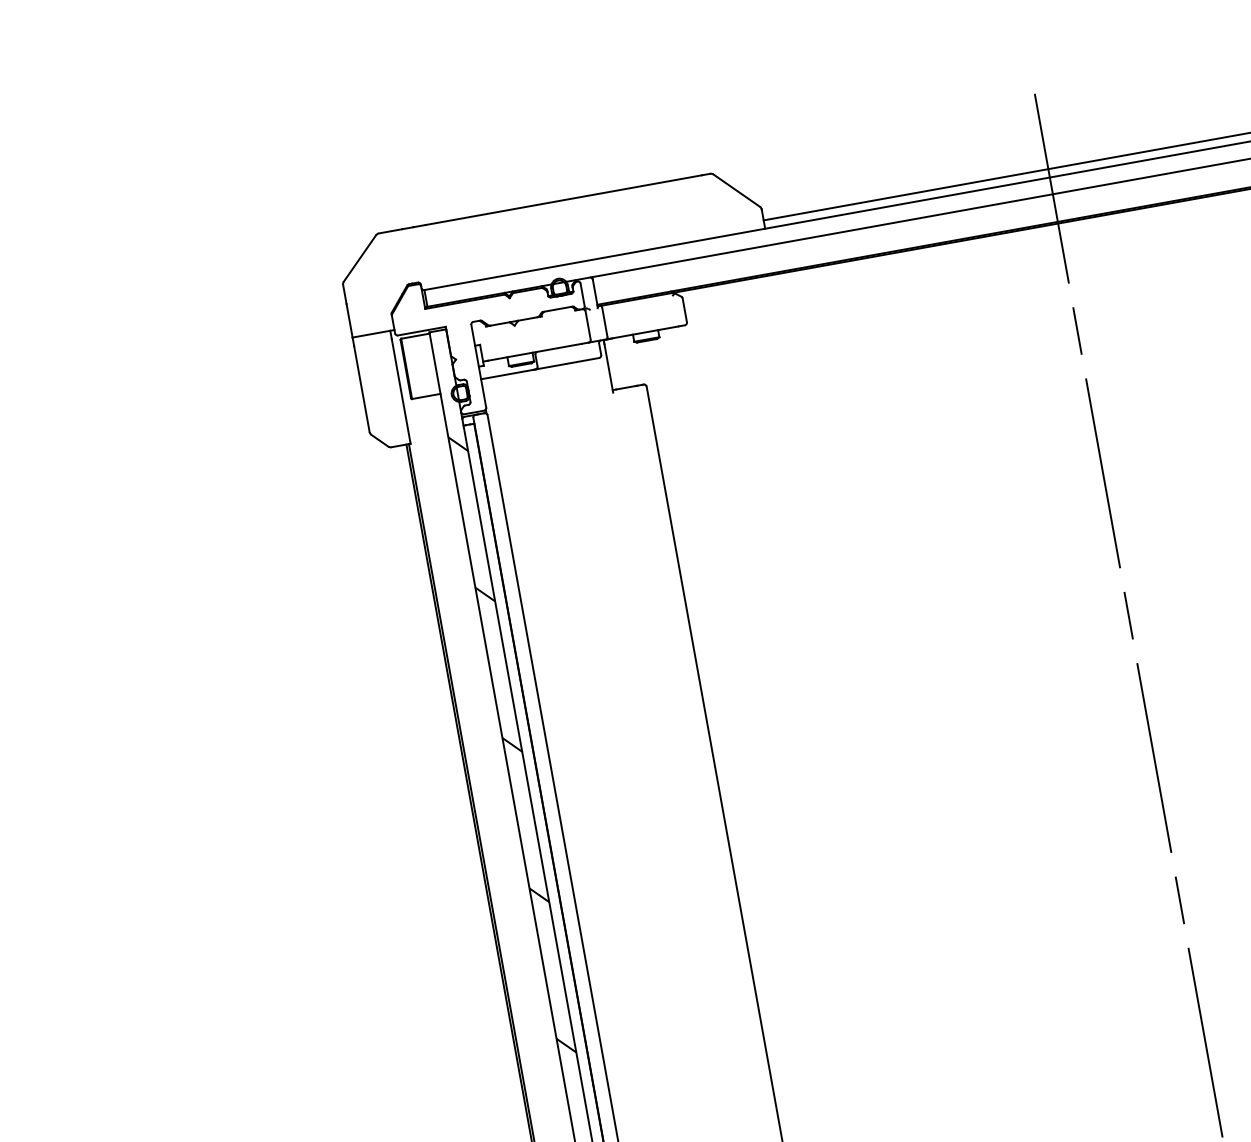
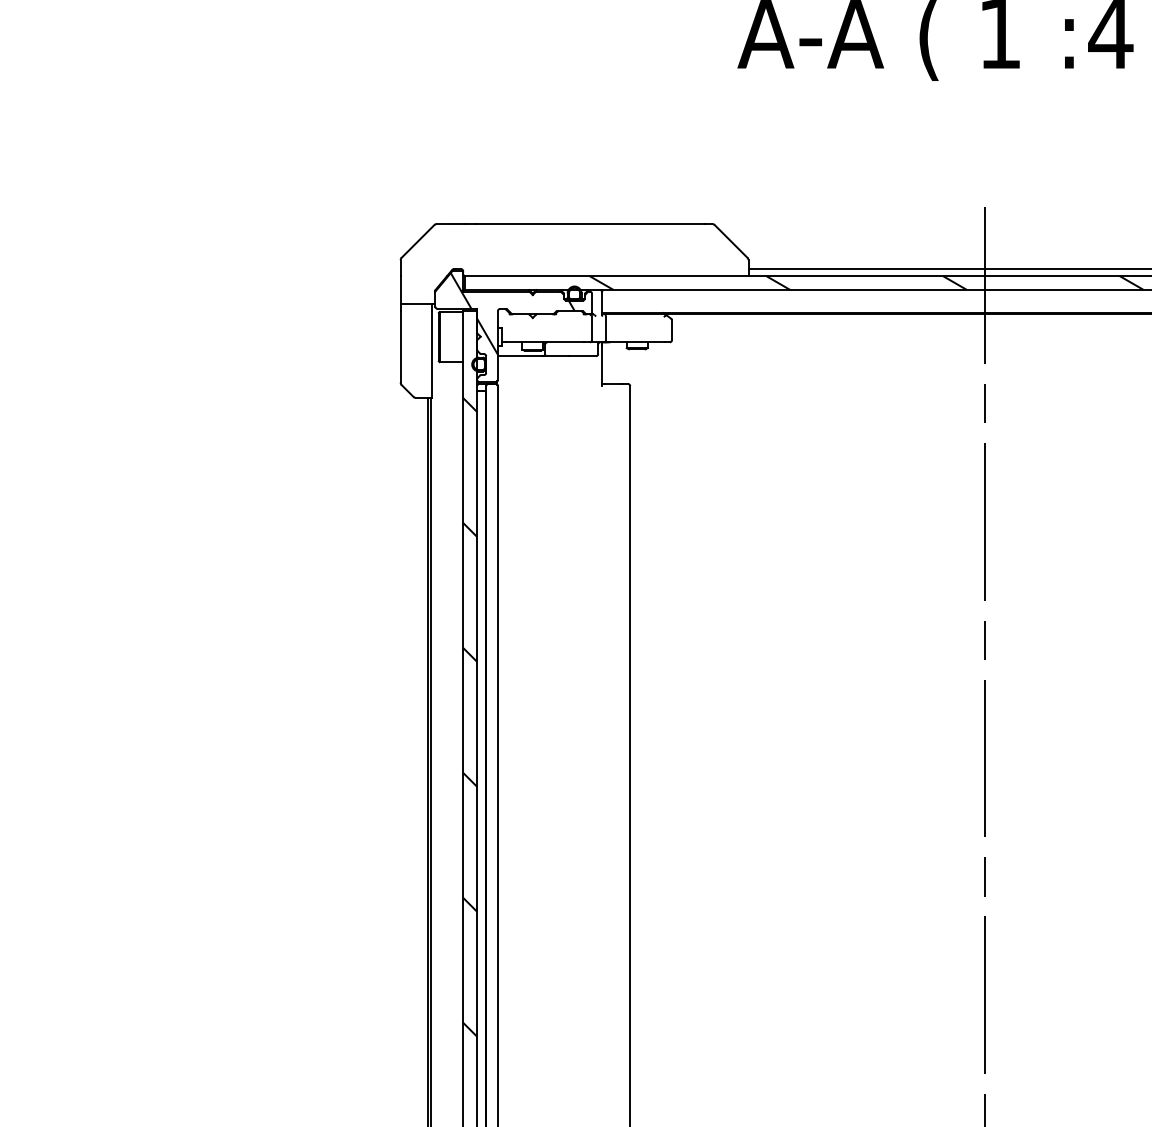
hatch: (908, 211) -> (866, 283), added
hatch: (489, 324) -> (512, 313), added

